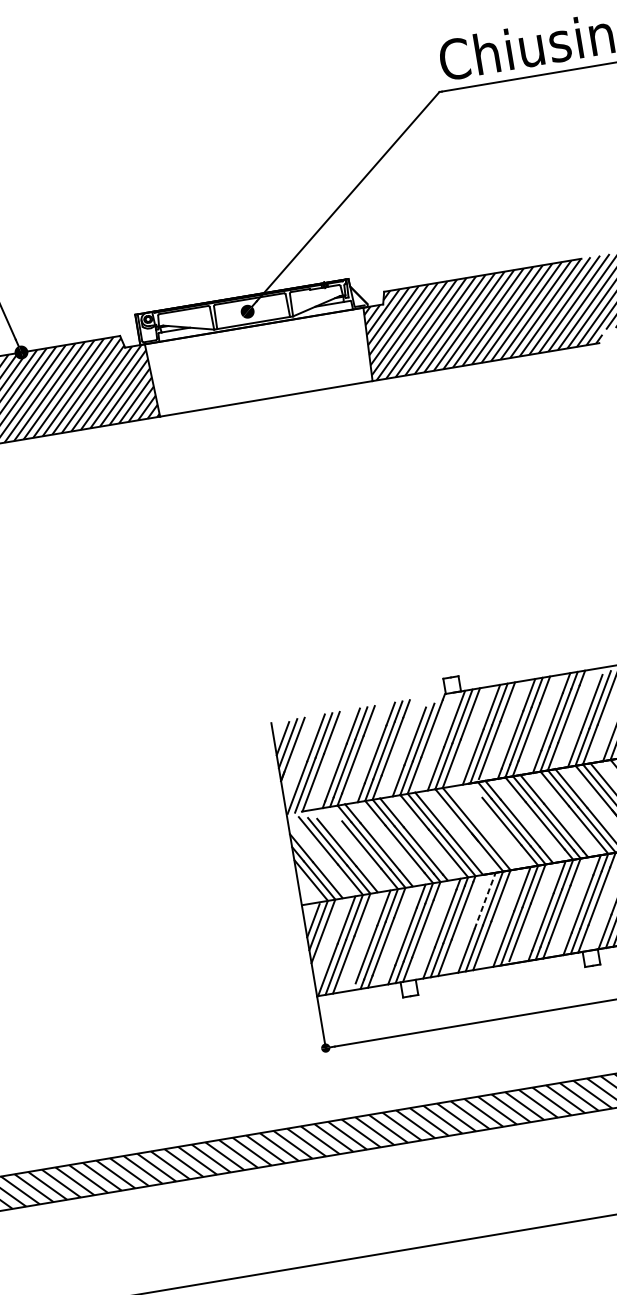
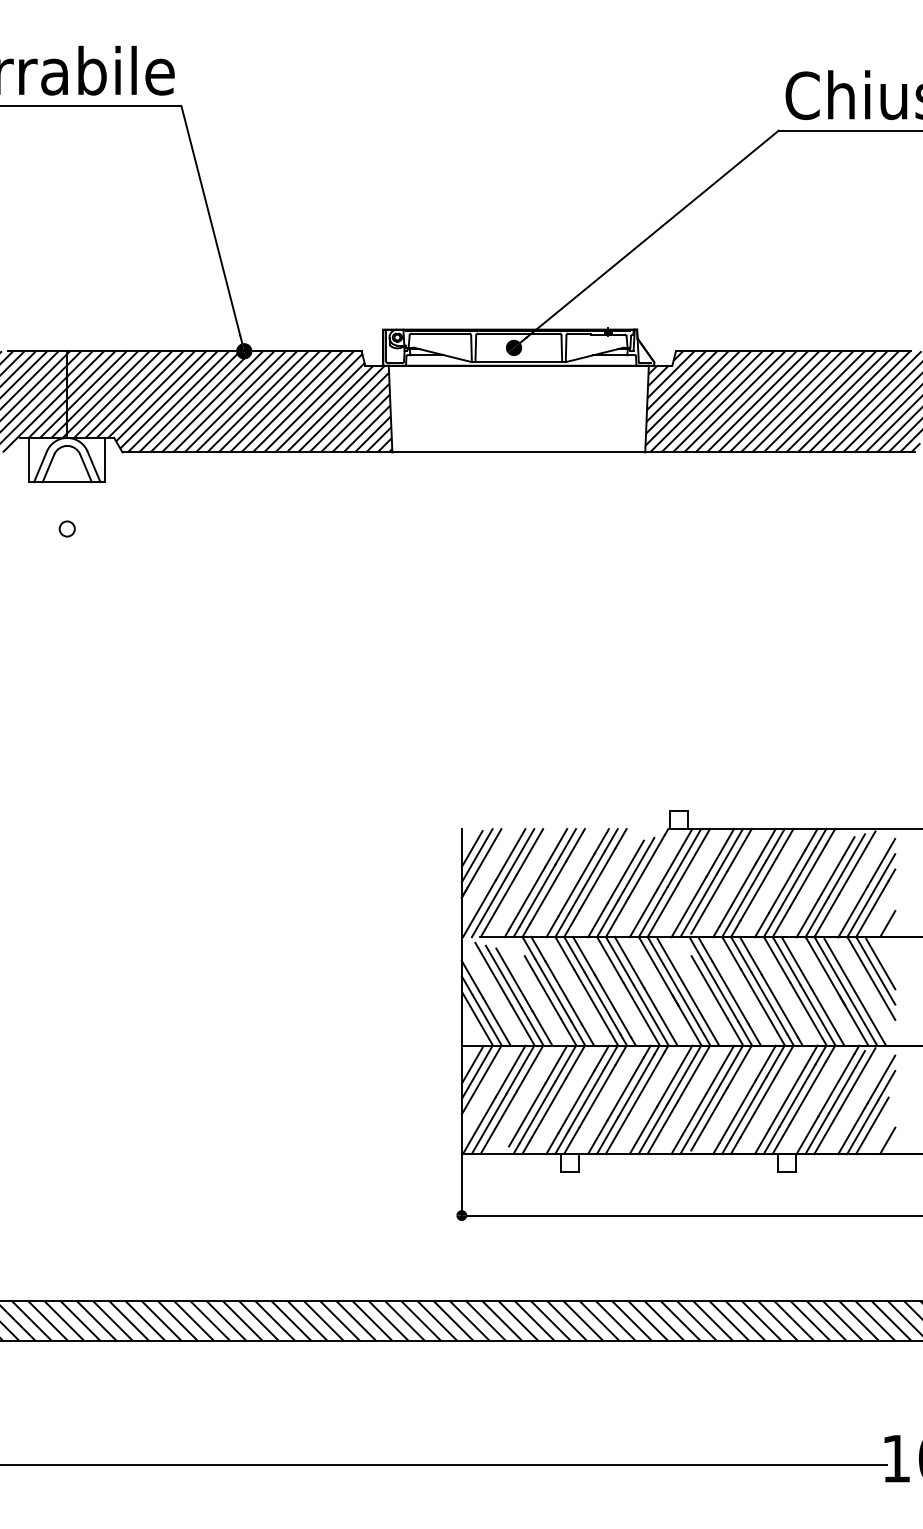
line: (484, 827) -> (688, 991), added
line: (484, 900) -> (674, 1075), dashed -> solid

